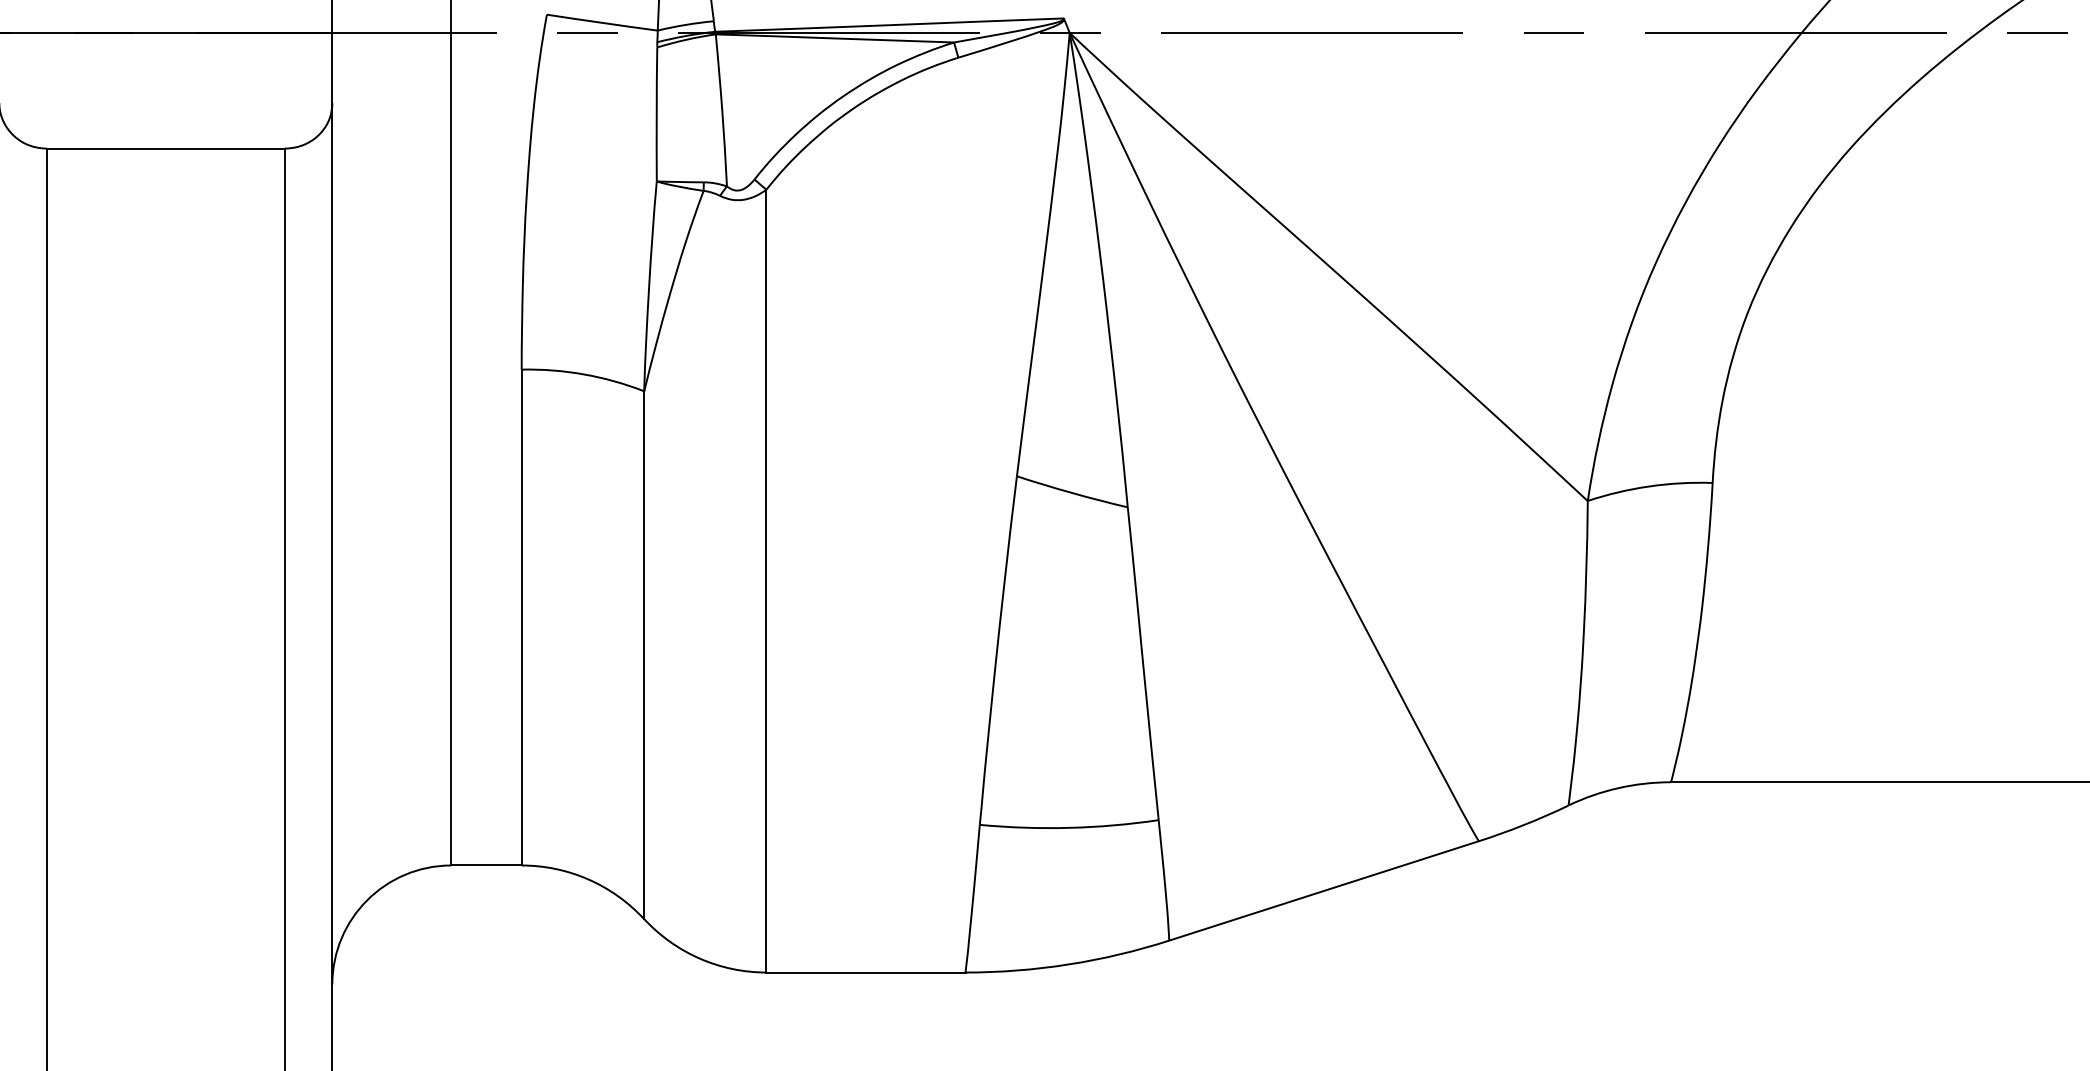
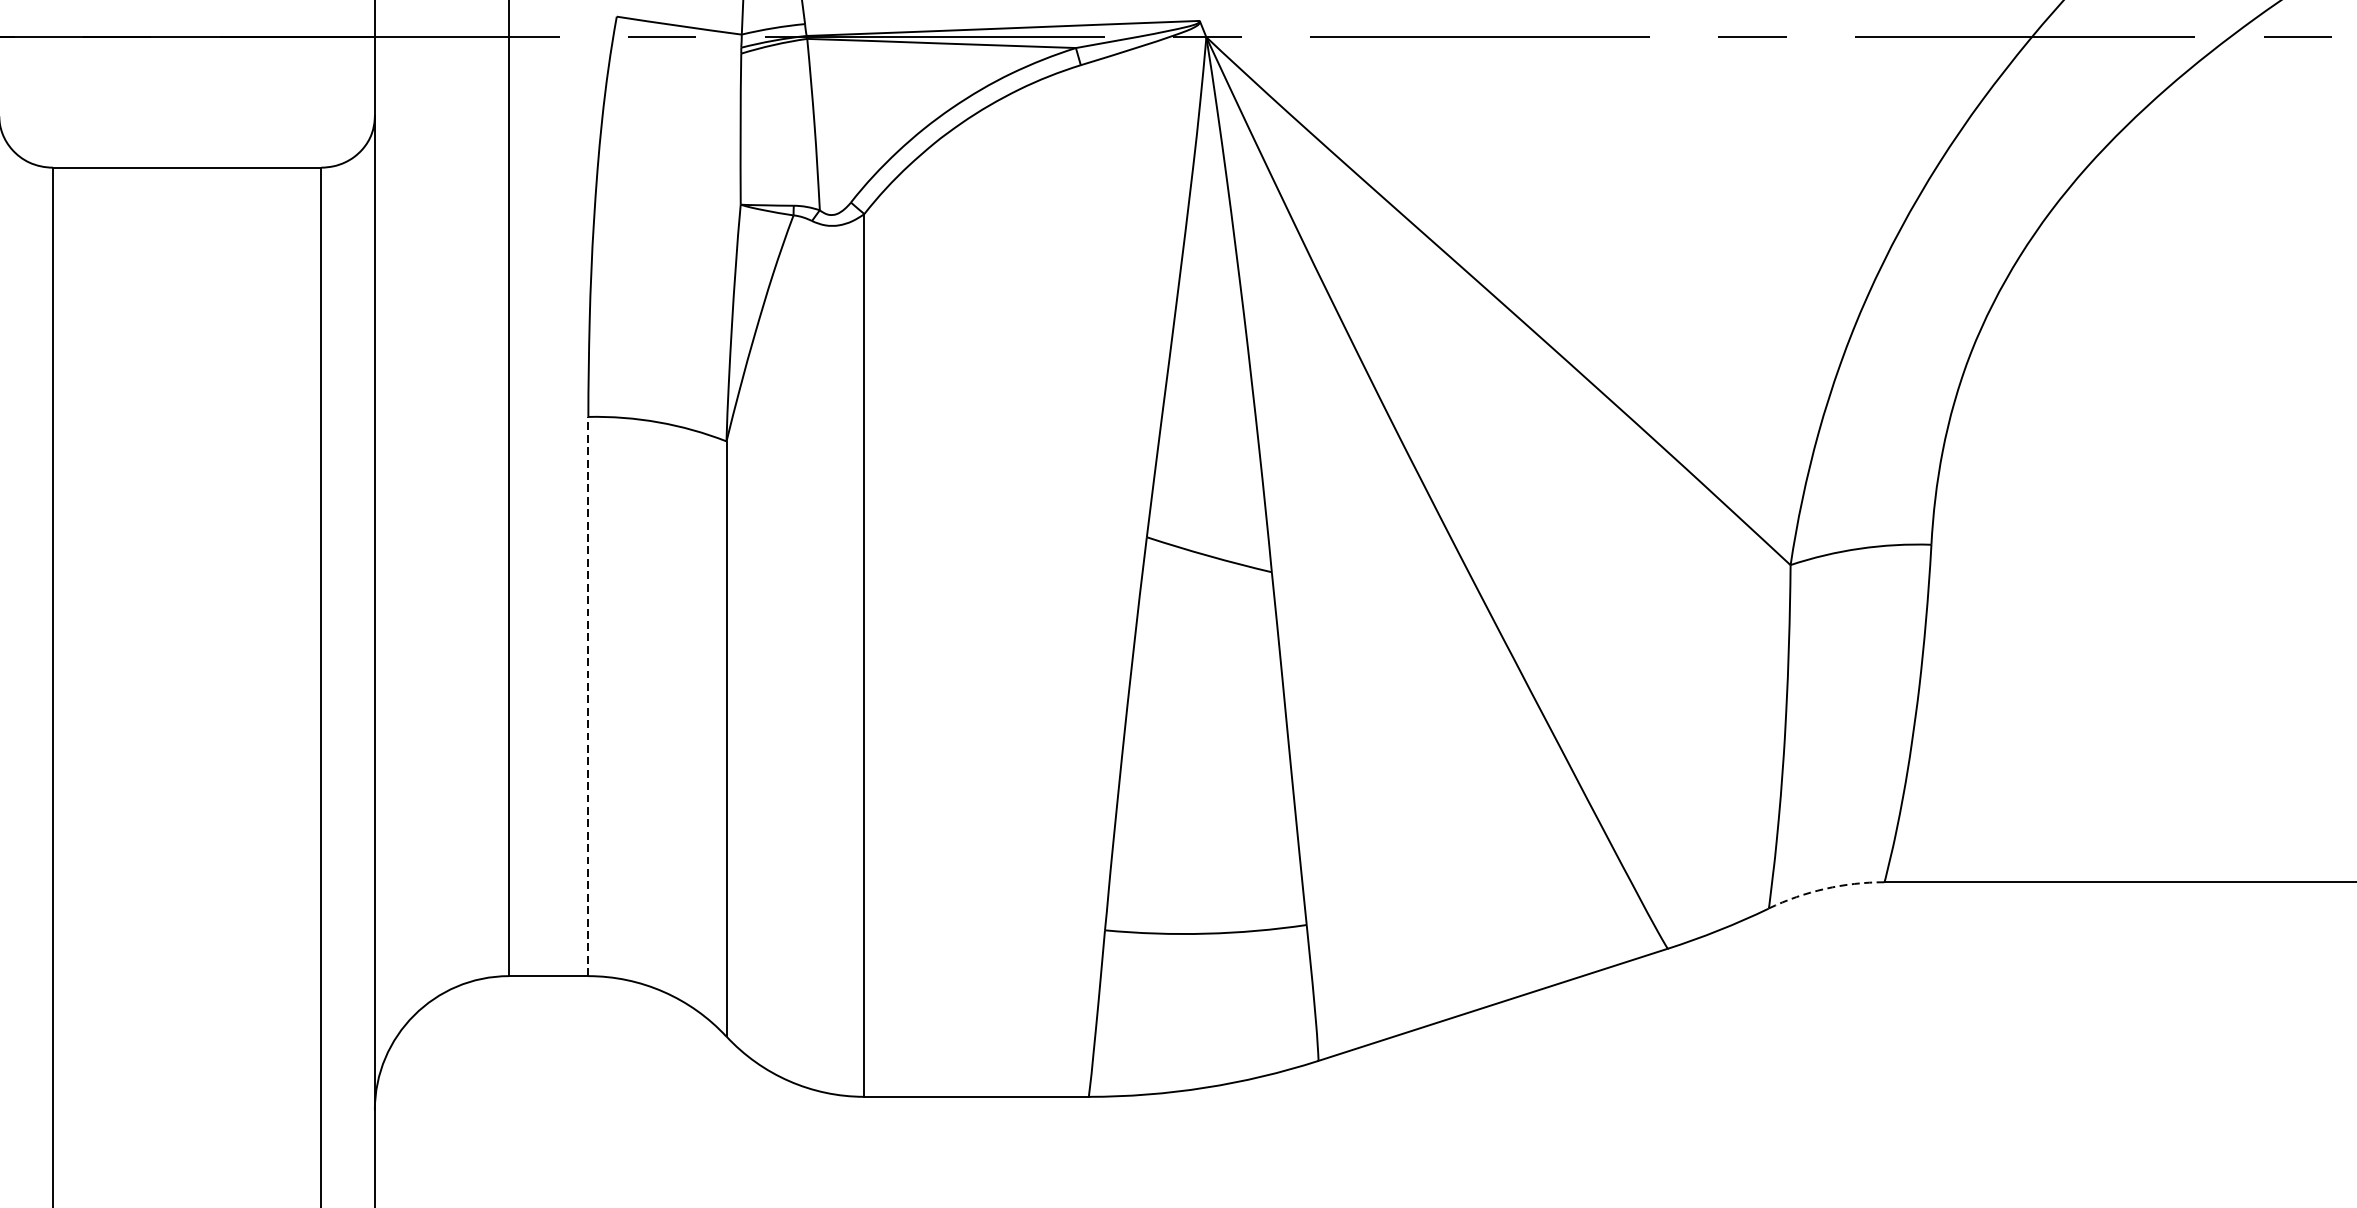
line: (521, 617) -> (588, 696), solid -> dashed
arc: (1618, 788) -> (1825, 889), solid -> dashed

